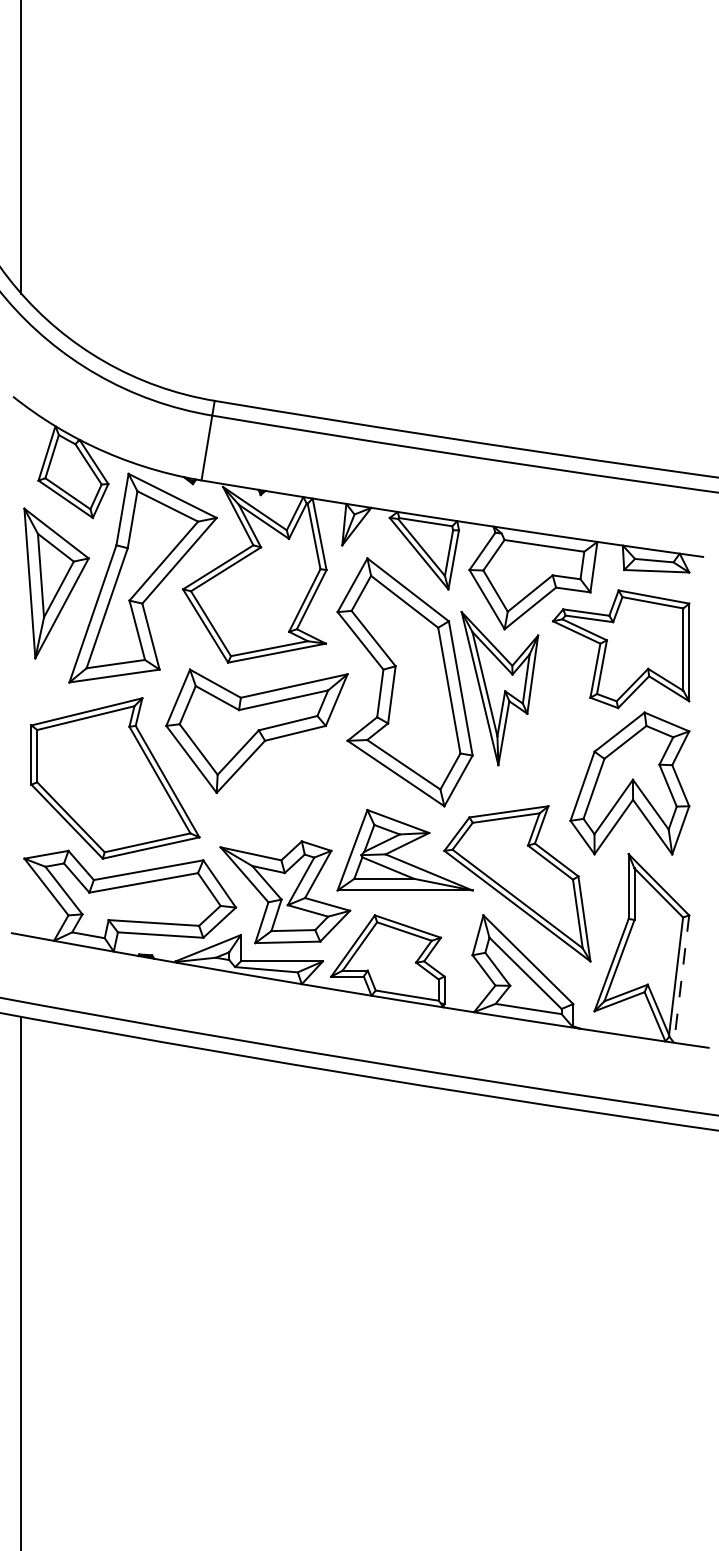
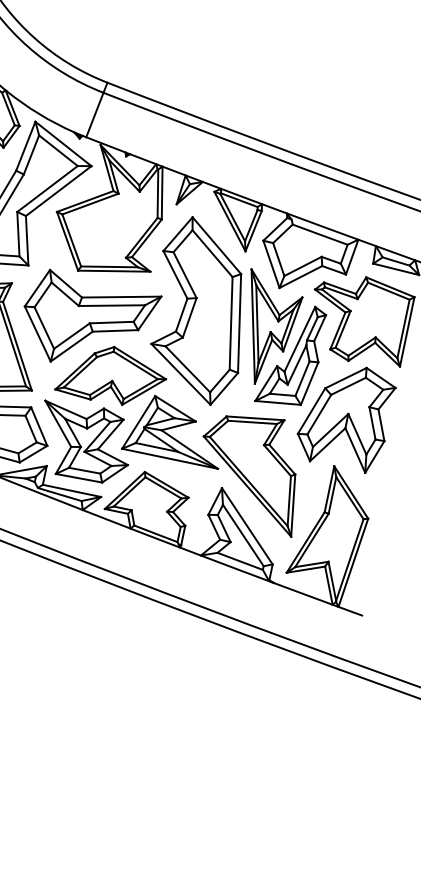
part: (540, 716) -> (292, 355), added
part: (303, 794) -> (112, 375), added
line: (681, 979) -> (353, 563), dashed -> solid

